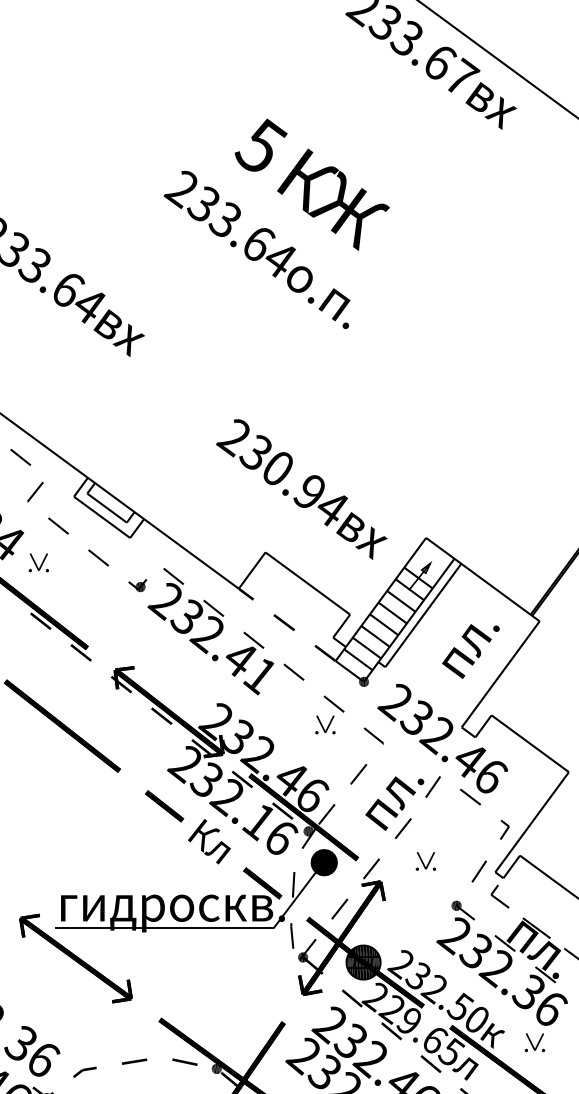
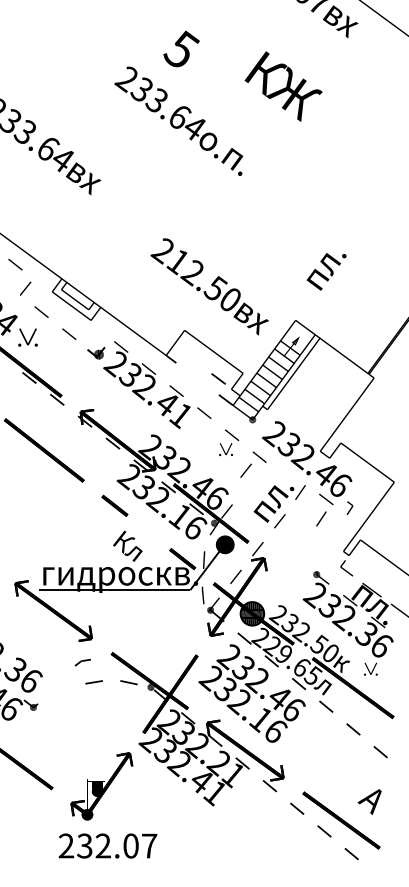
text: (333, 199) -> (283, 86), moved
text: (292, 480) -> (203, 280), 230.94 -> 212.50
part: (38, 562) -> (27, 337), size x1.4
part: (137, 585) -> (96, 353), size x1.4
line: (284, 622) -> (218, 378), moved
text: (470, 650) -> (326, 271), moved
line: (357, 773) -> (245, 470), moved
part: (504, 828) -> (349, 507), moved
text: (208, 840) -> (127, 545), moved
part: (425, 860) -> (295, 543), removed
line: (479, 870) -> (321, 518), moved
part: (84, 1072) -> (82, 662), moved

